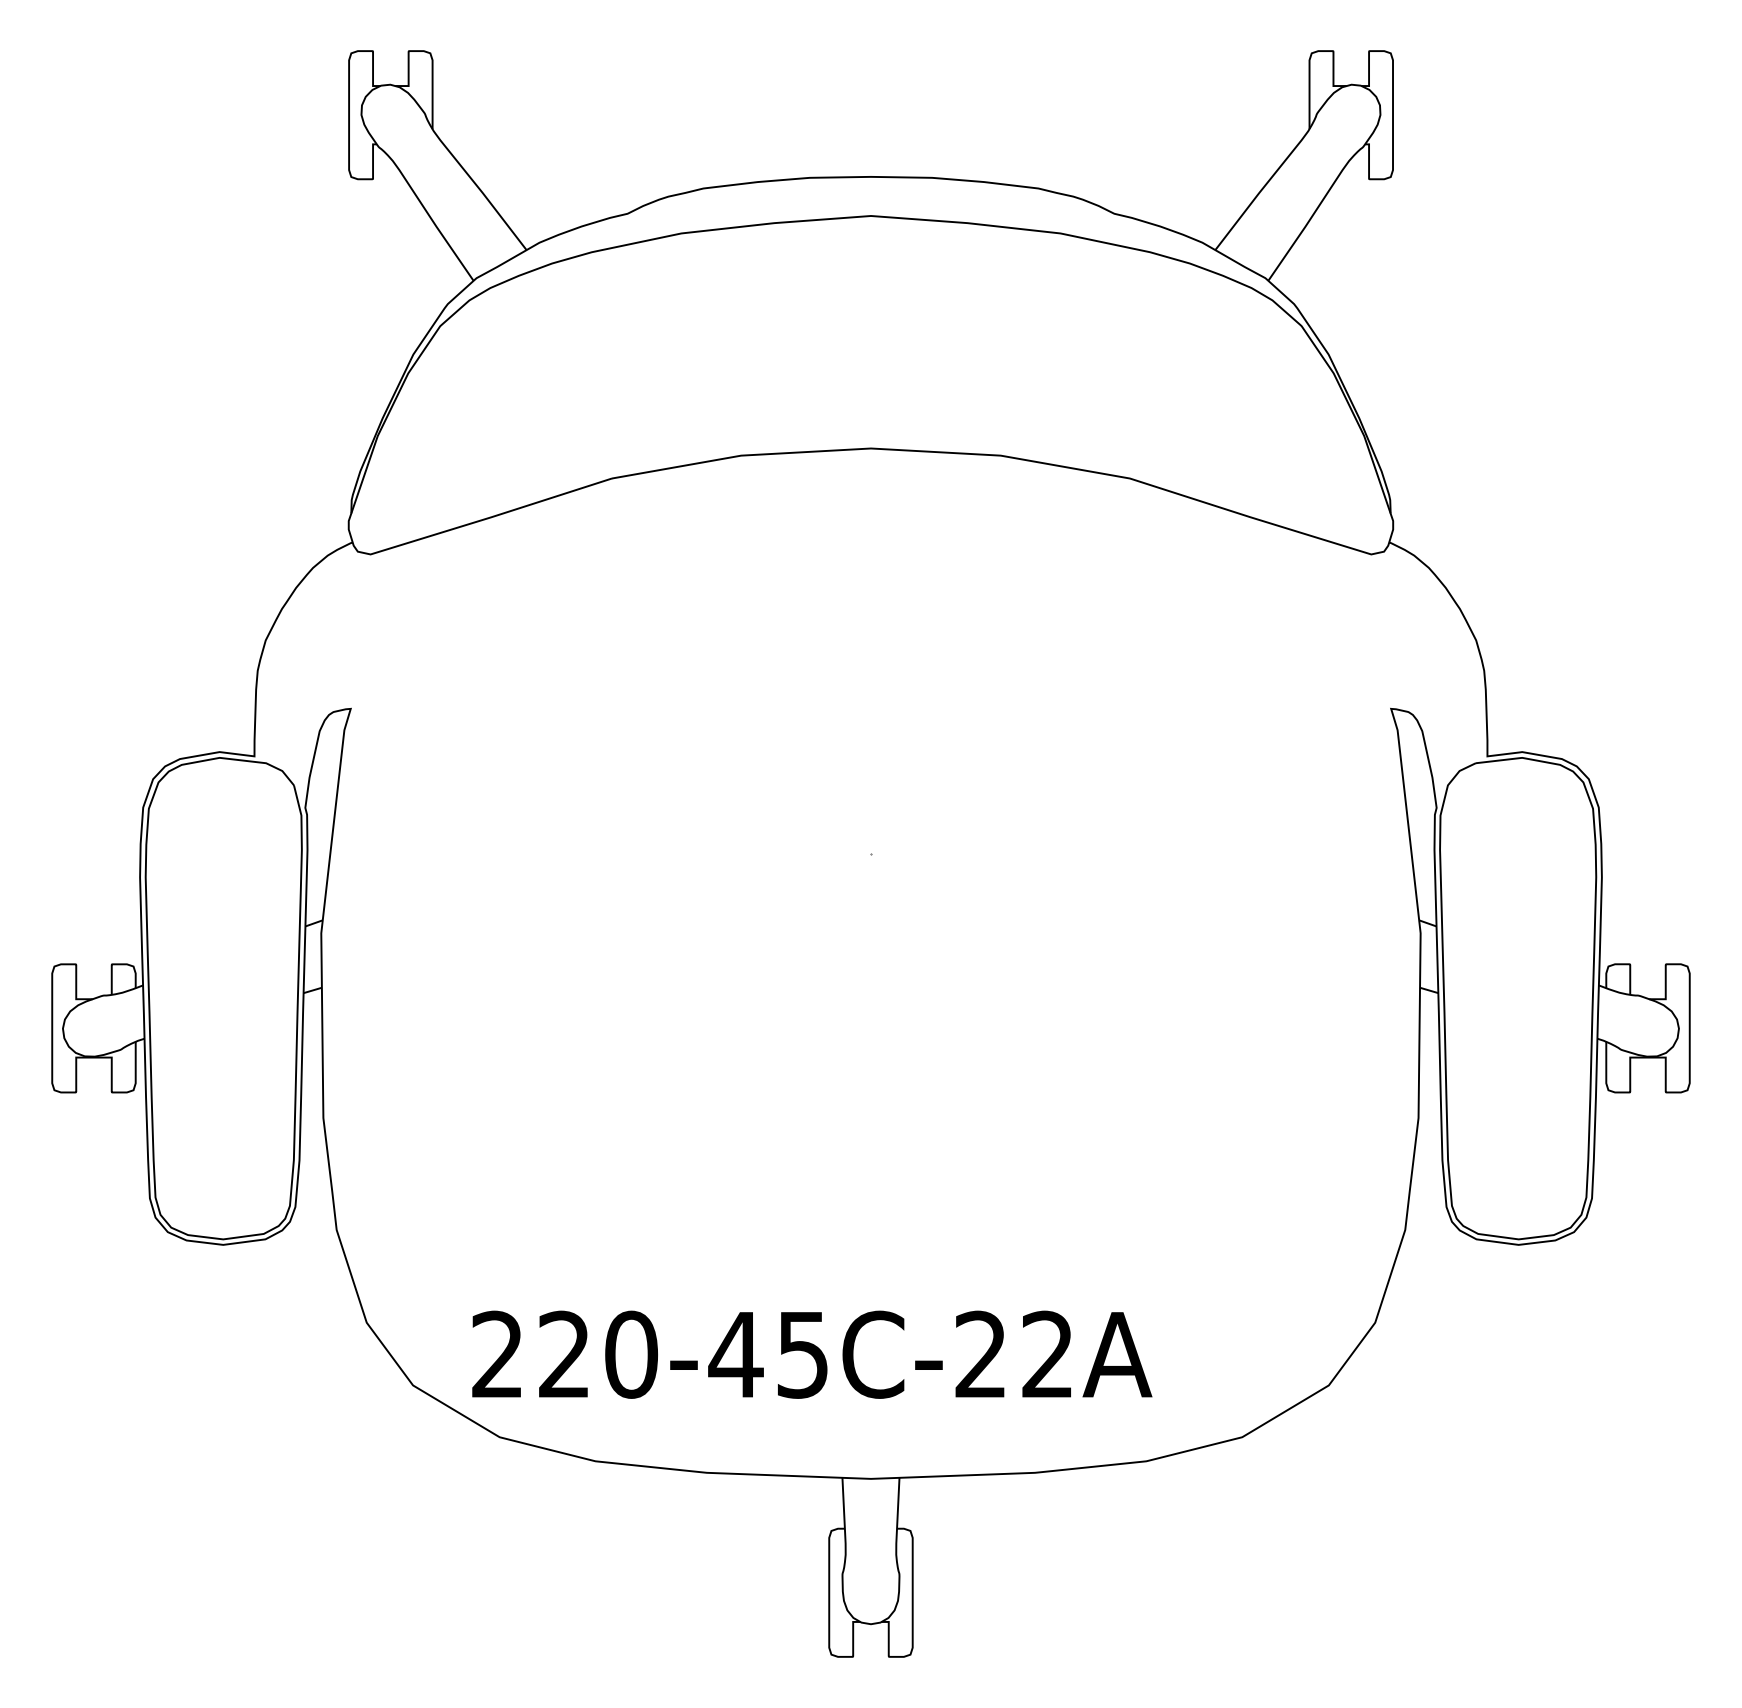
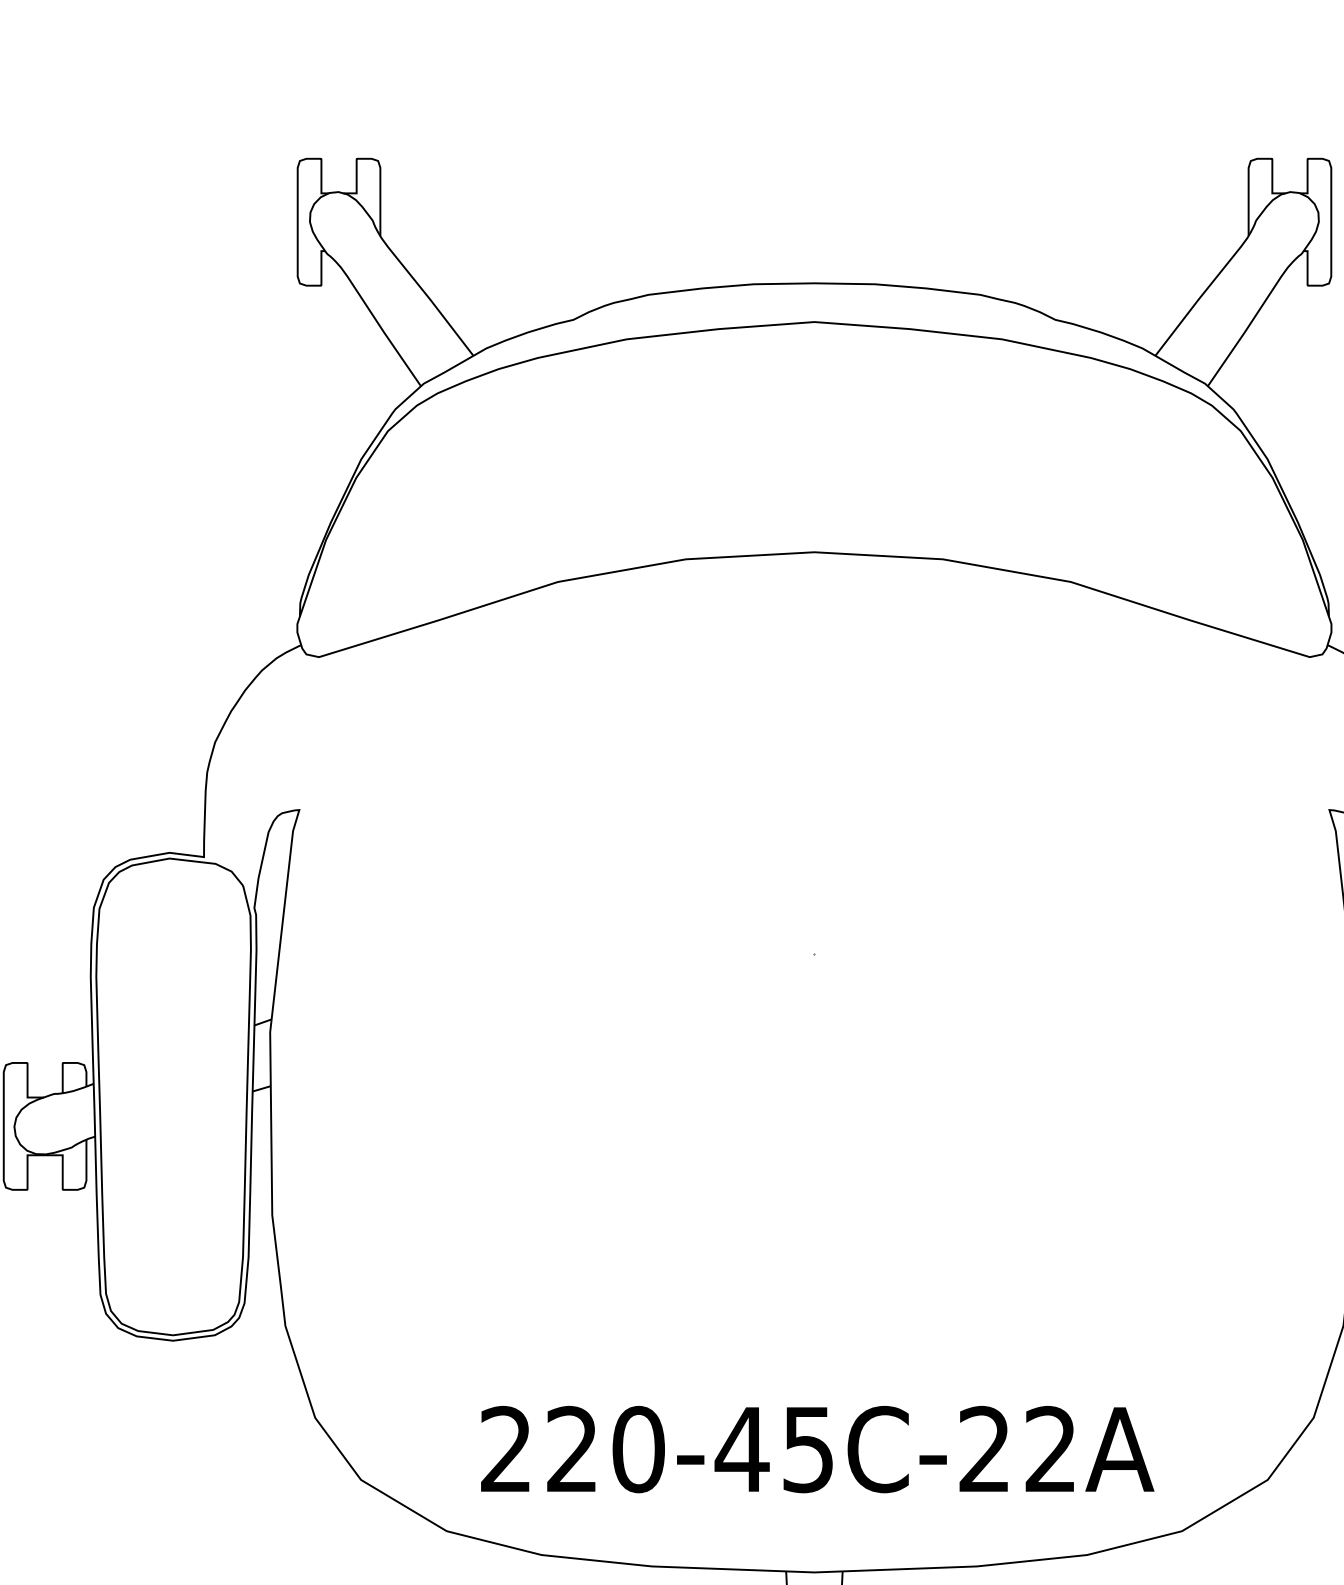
text: (812, 1354) -> (817, 1449), moved

